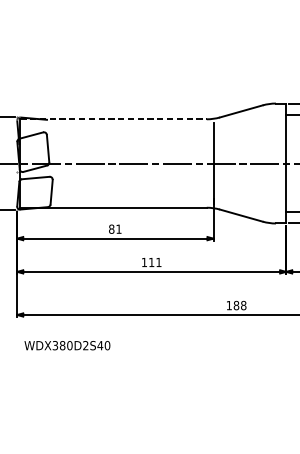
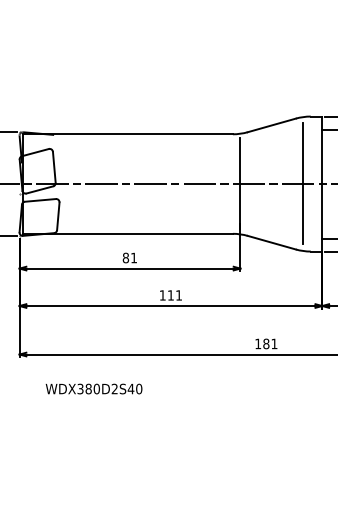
line: (114, 119) -> (128, 134), dashed -> solid
line: (269, 163) -> (303, 183), added
text: (243, 305) -> (274, 343), 188 -> 181
text: (66, 345) -> (93, 388), moved

